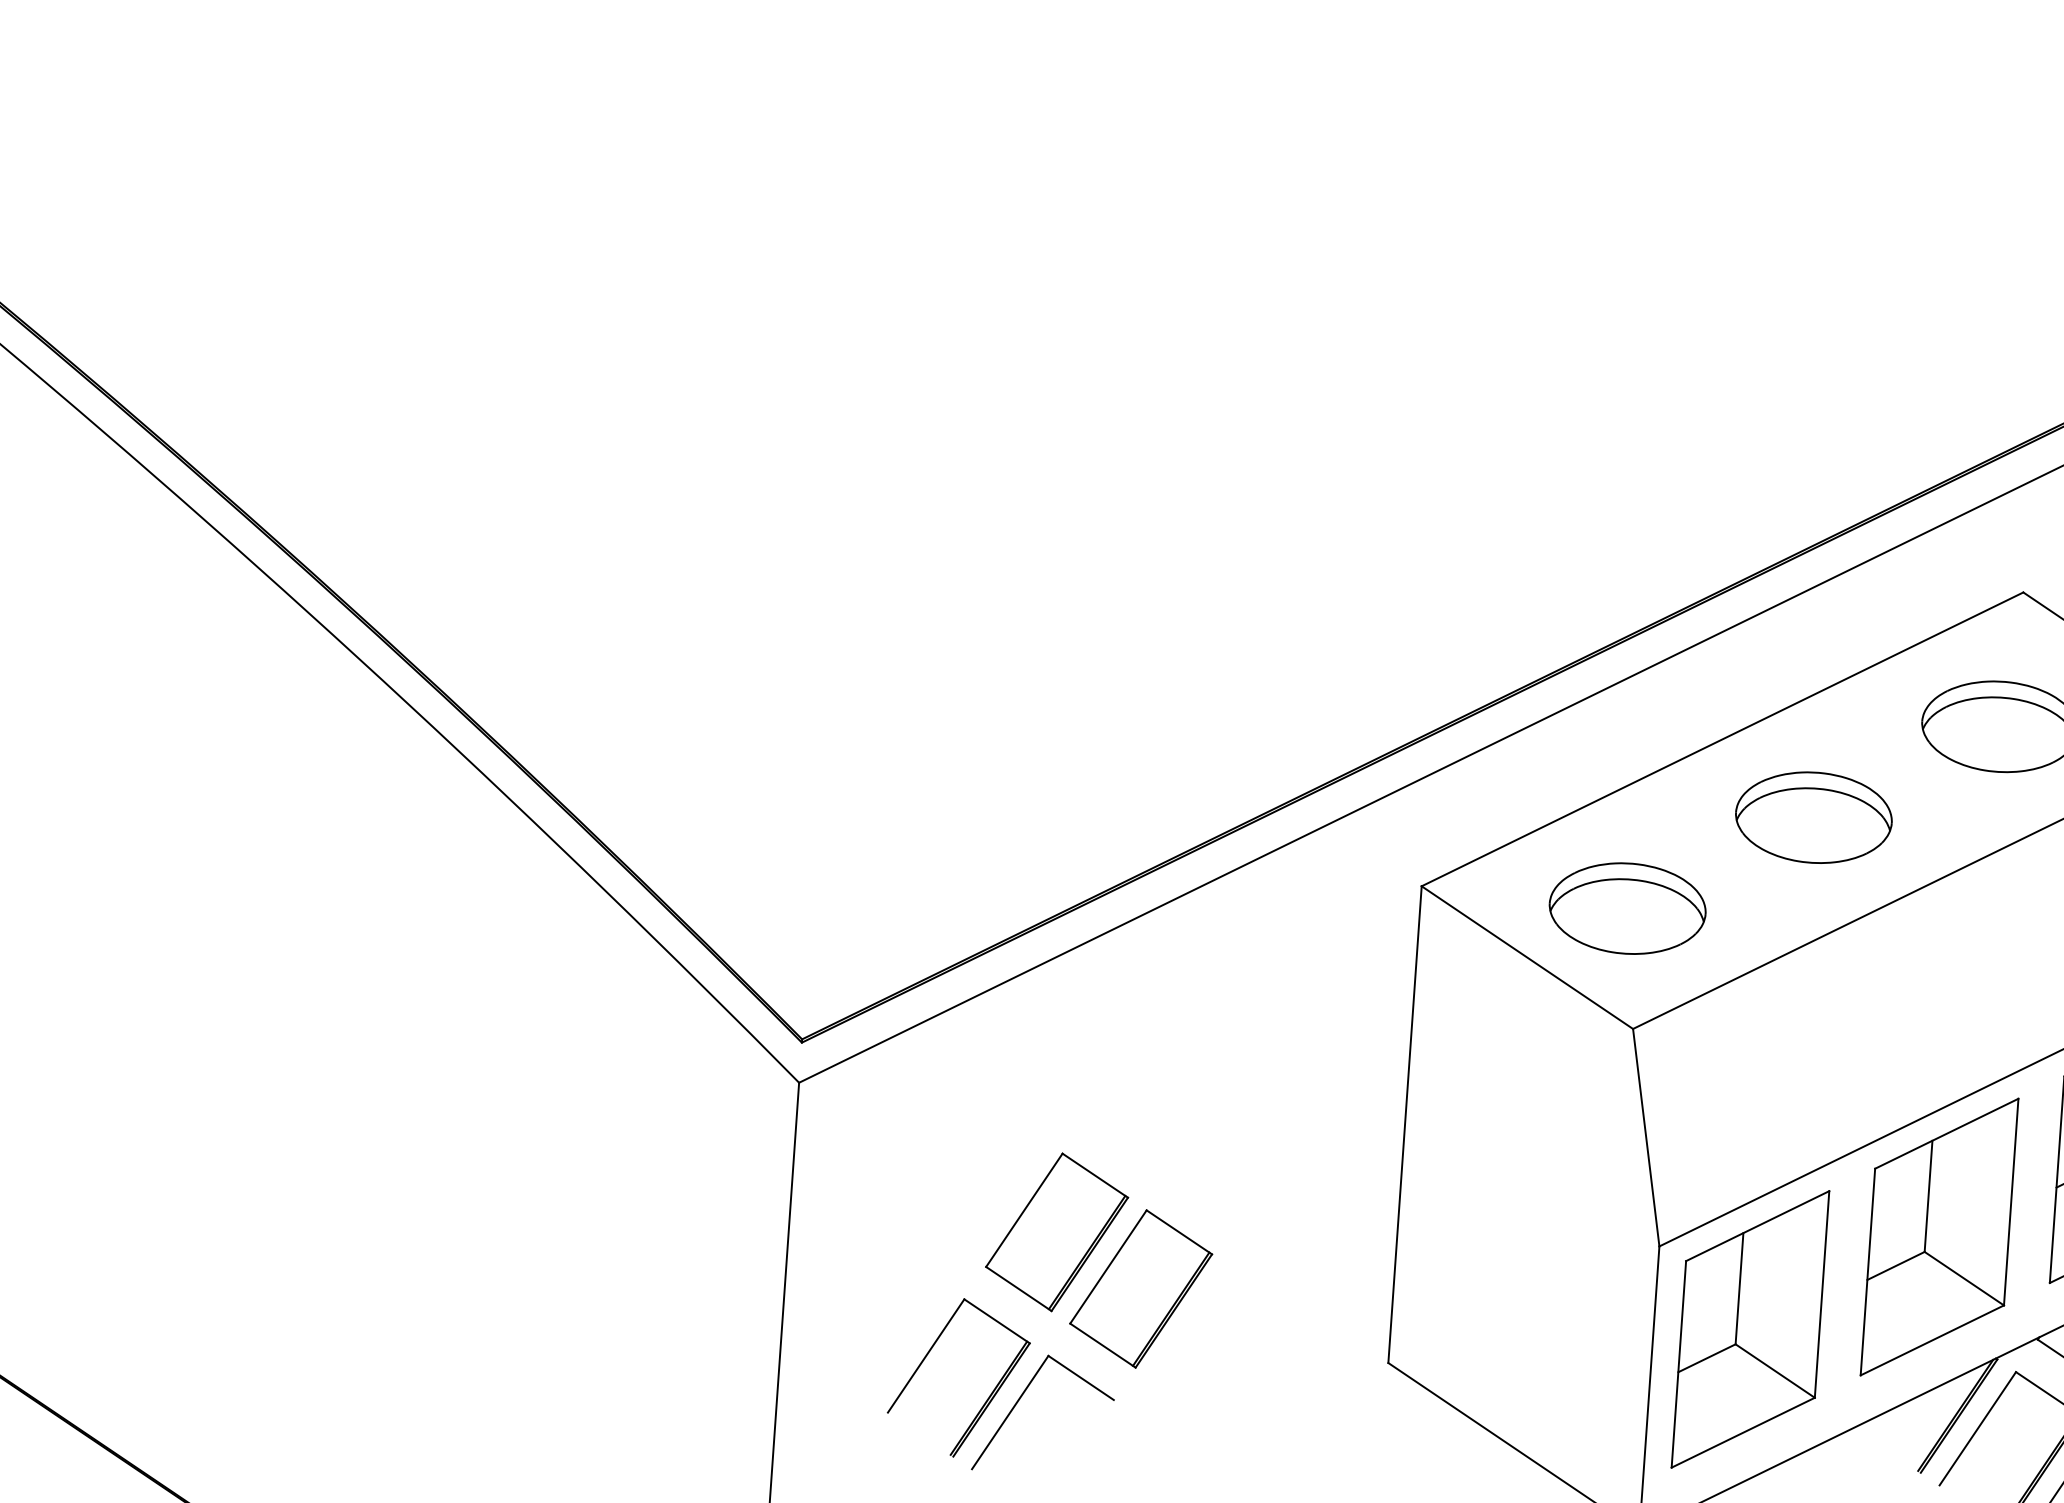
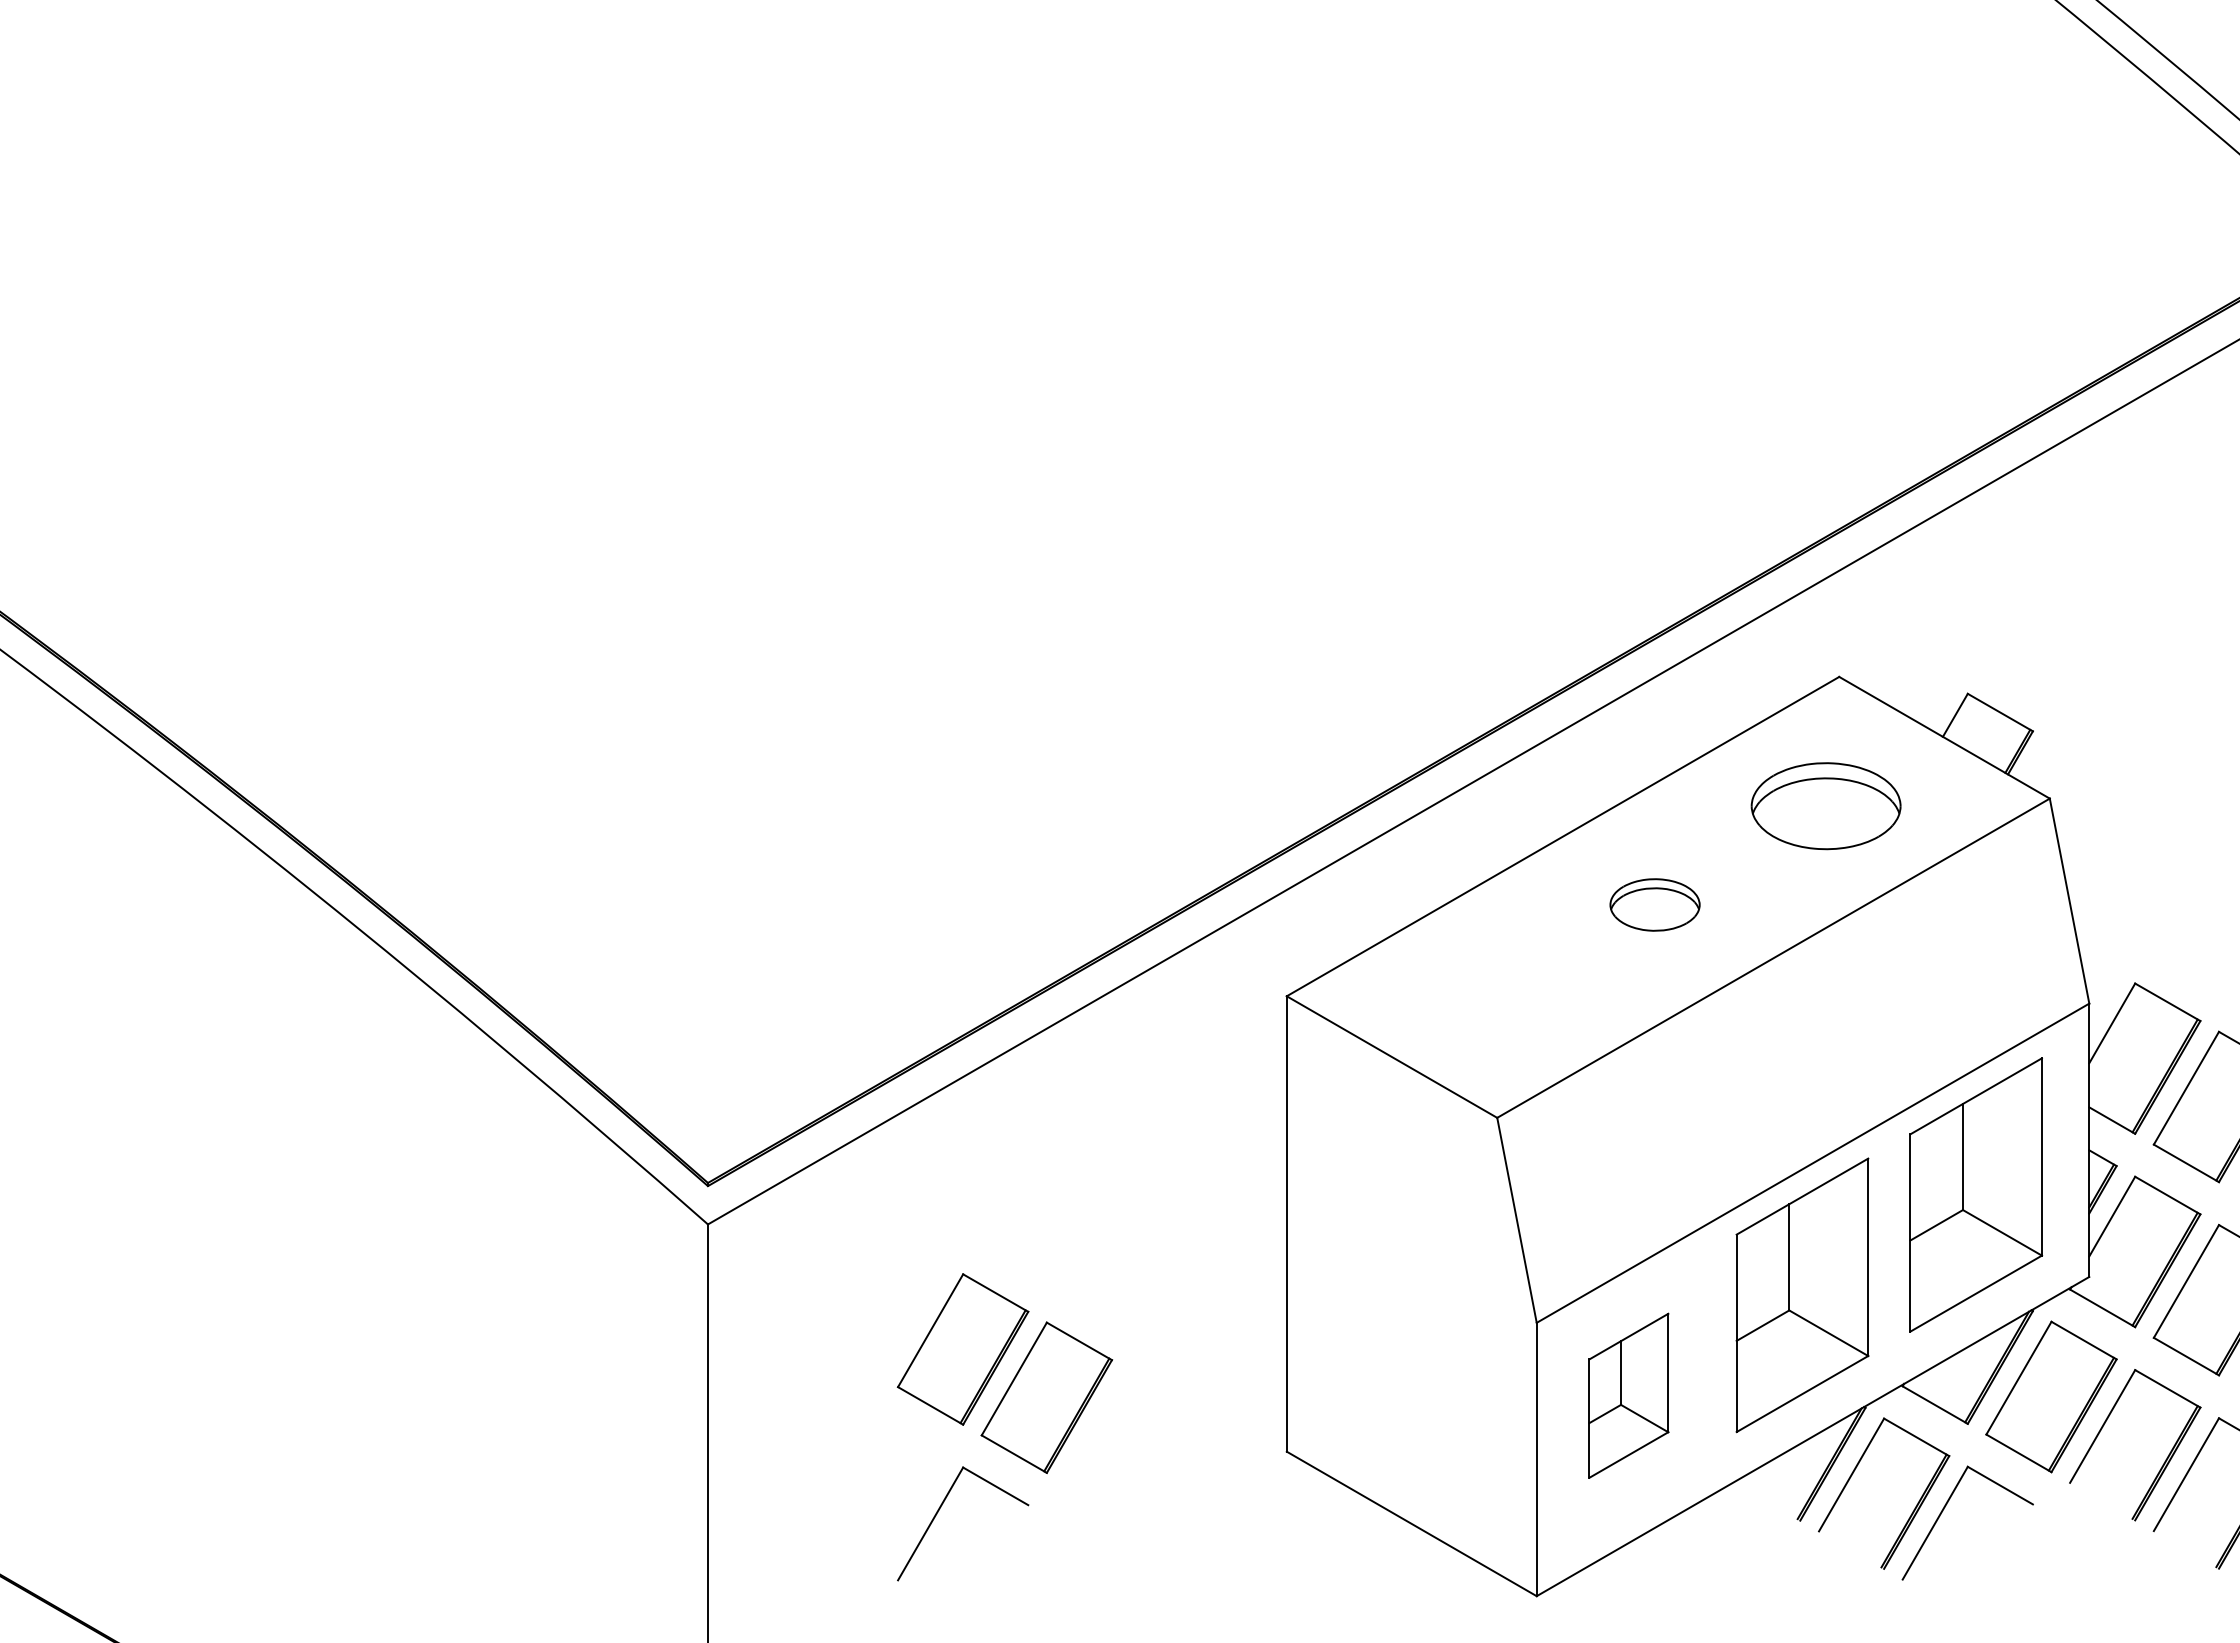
part: (1813, 817) -> (1654, 904), size x0.6
part: (1627, 908) -> (1483, 1003), removed
part: (1750, 1329) -> (1628, 1395), size x0.6
part: (986, 1398) -> (907, 1512), removed

